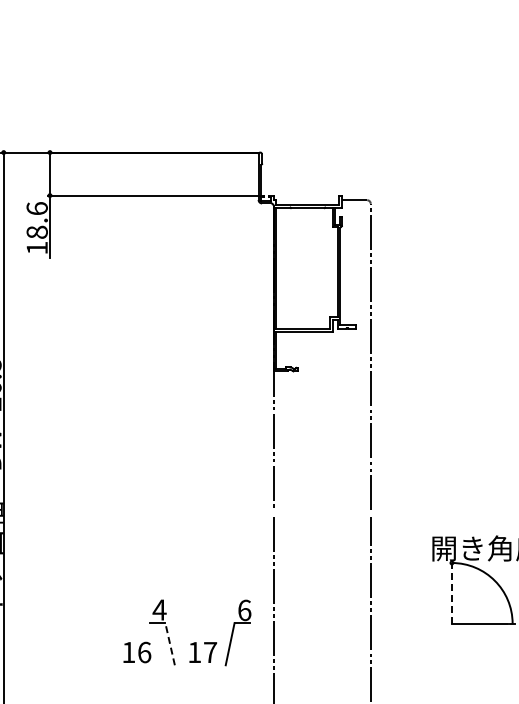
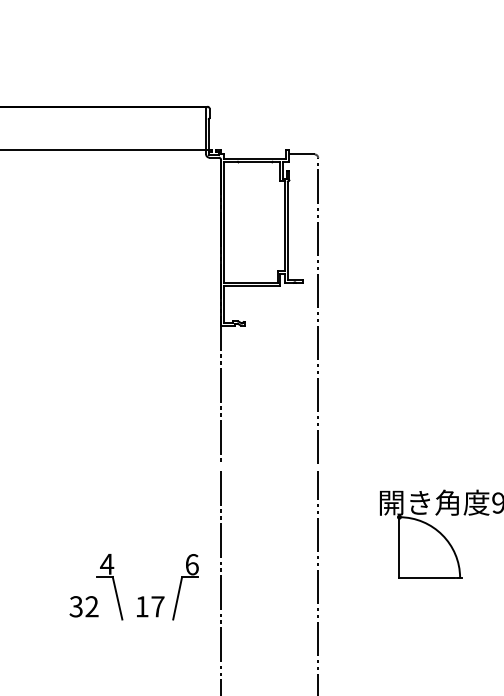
line: (451, 592) -> (398, 546), dashed -> solid
line: (170, 644) -> (117, 598), dashed -> solid
text: (136, 652) -> (83, 606), 16 -> 32

